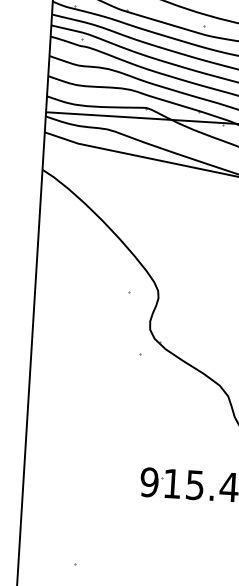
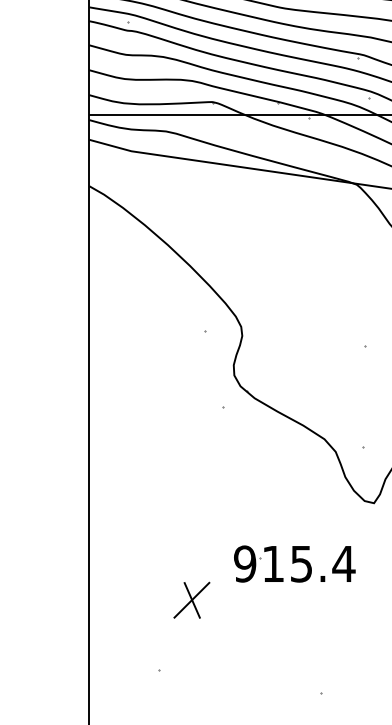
part: (104, 508) -> (191, 599), added

